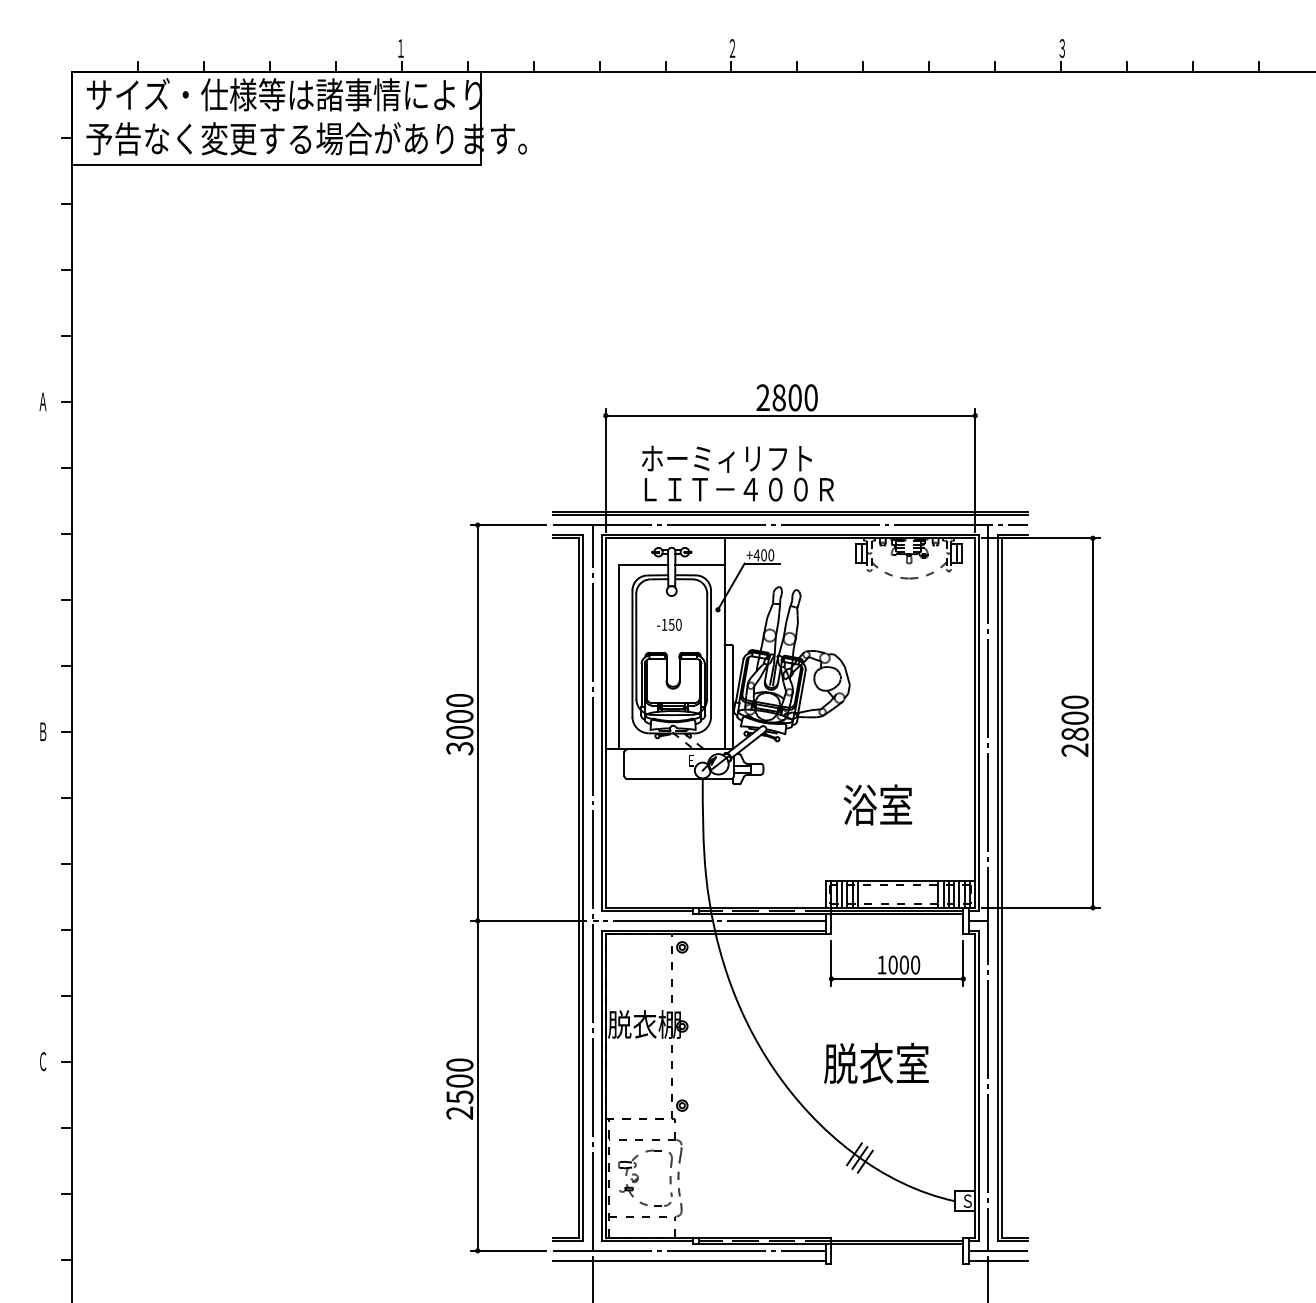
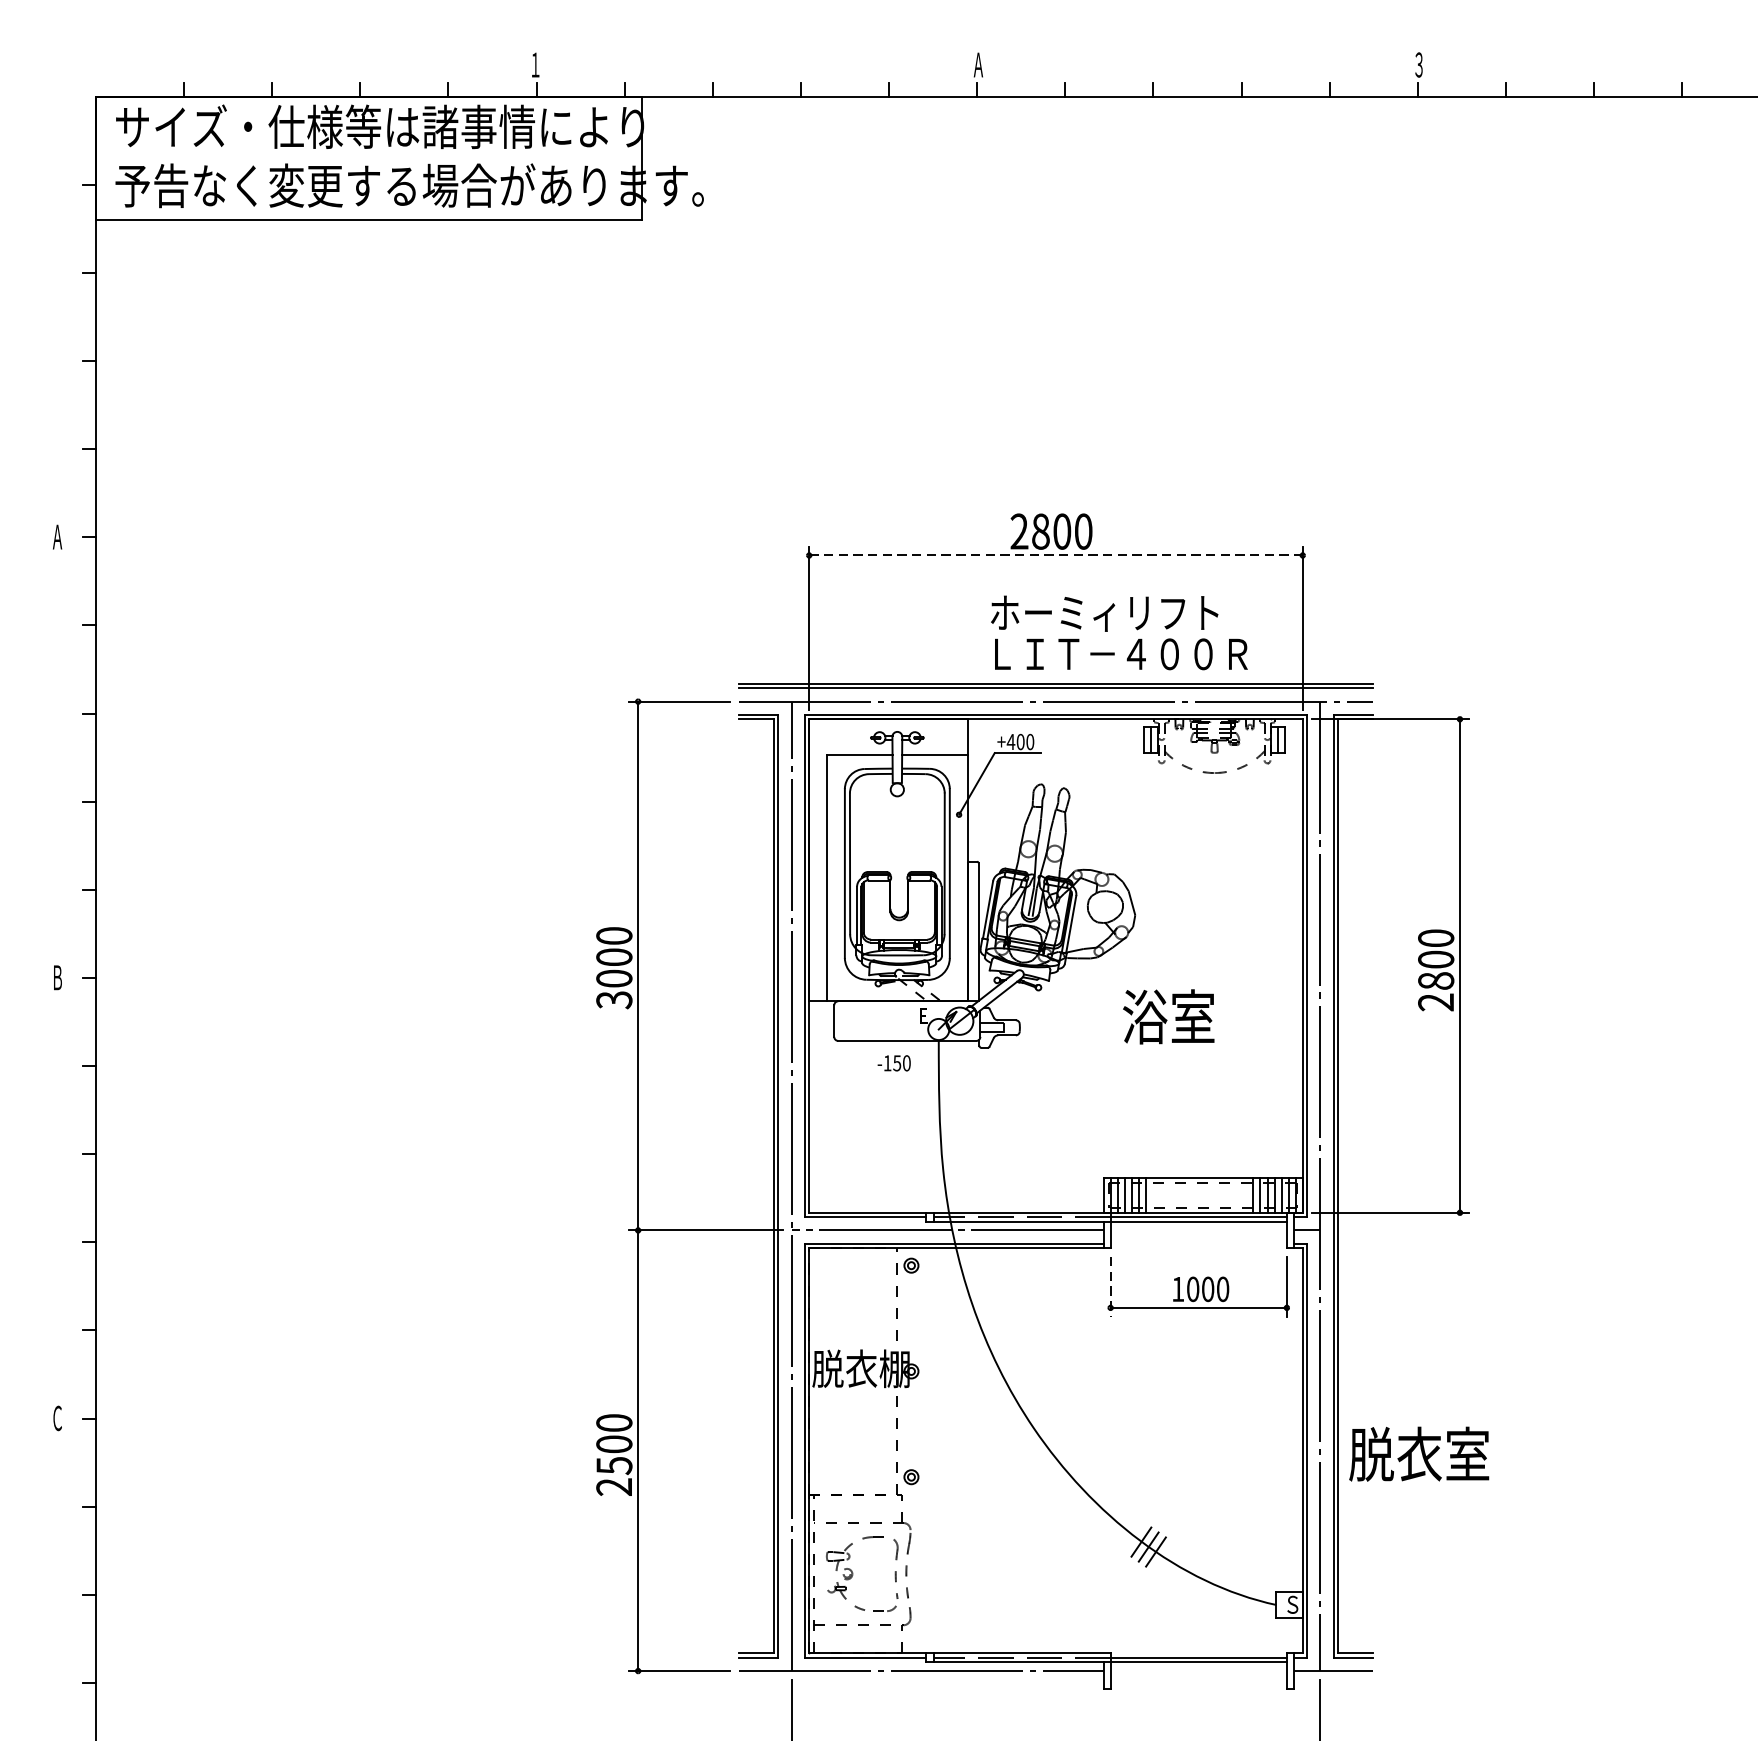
text: (732, 48) -> (978, 65), ２ -> Ａ
line: (790, 415) -> (1055, 555), solid -> dashed
text: (737, 473) -> (1118, 632), moved
text: (669, 624) -> (894, 1062), moved
text: (877, 804) -> (1168, 1016), moved
line: (831, 963) -> (1110, 1287), solid -> dashed
text: (876, 1062) -> (1419, 1452), moved
line: (689, 1260) -> (921, 1684), removed
line: (998, 1260) -> (1333, 1684), removed

